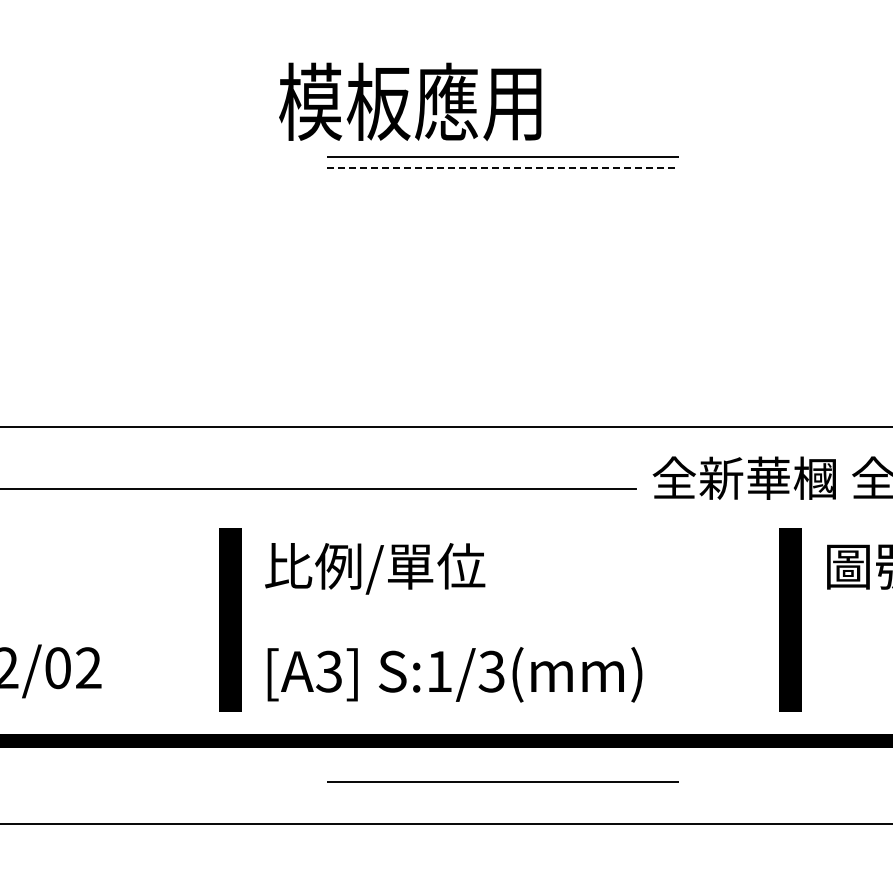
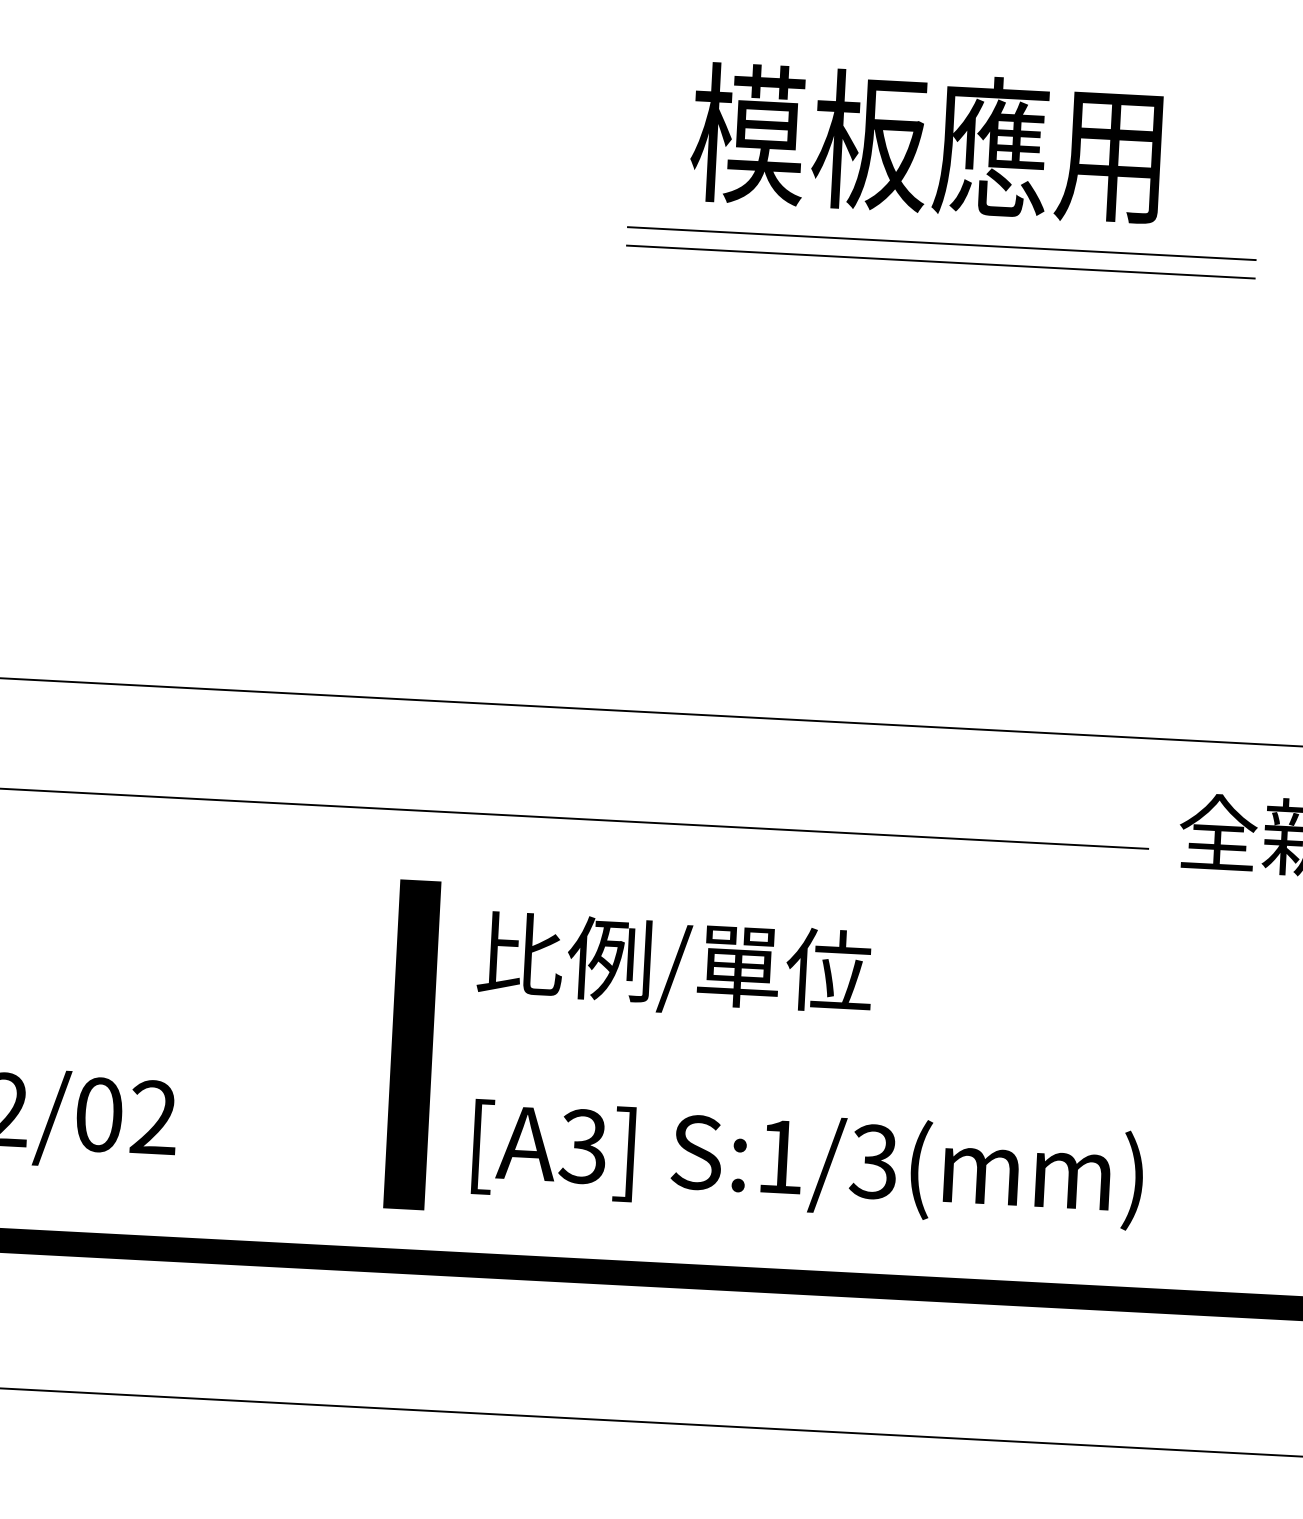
text: (410, 101) -> (926, 142), moved
line: (503, 167) -> (942, 261), dashed -> solid
line: (502, 781) -> (882, 1359), removed

